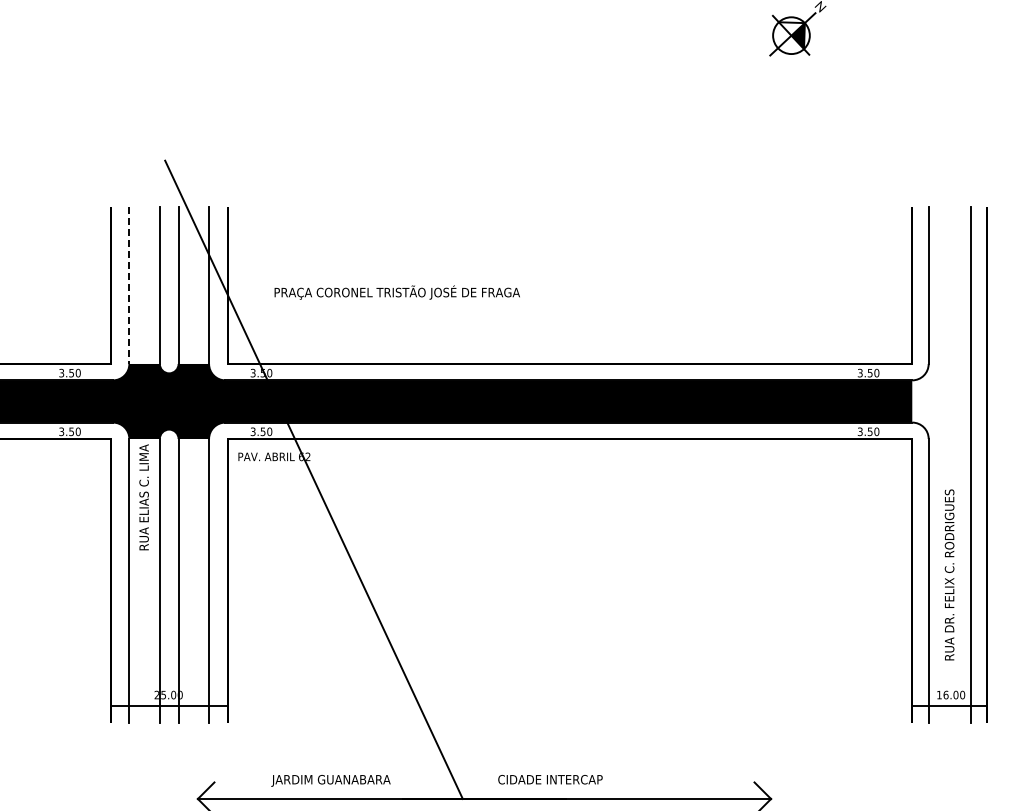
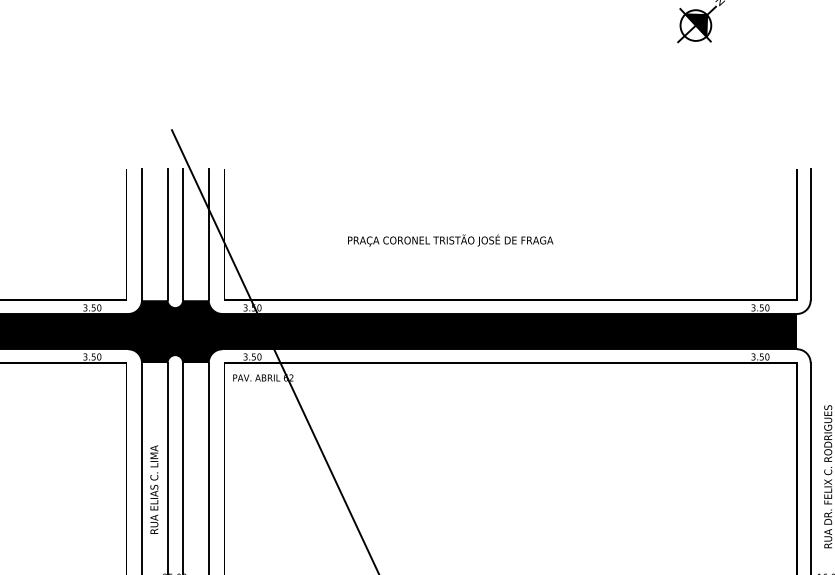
fill: (791, 28) -> (695, 19), added
line: (129, 285) -> (142, 234), dashed -> solid
text: (396, 292) -> (449, 240), moved
text: (143, 497) -> (153, 489), moved

